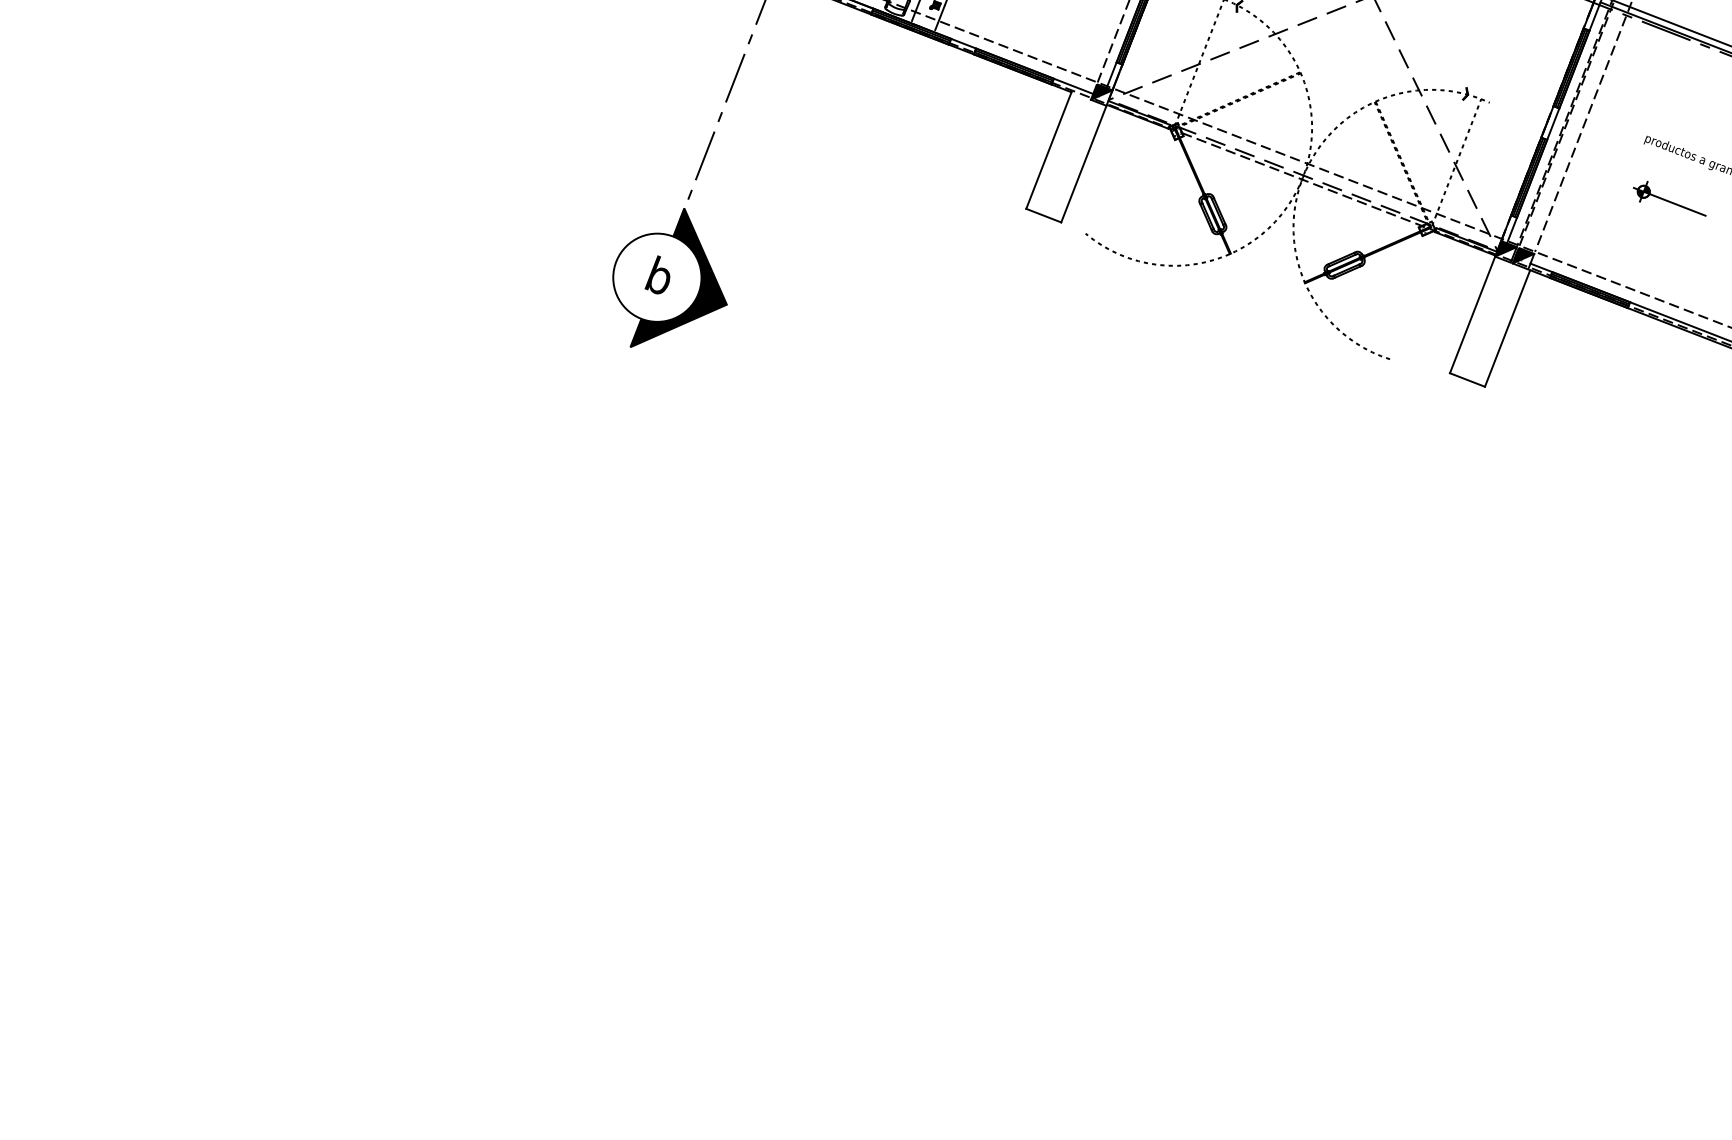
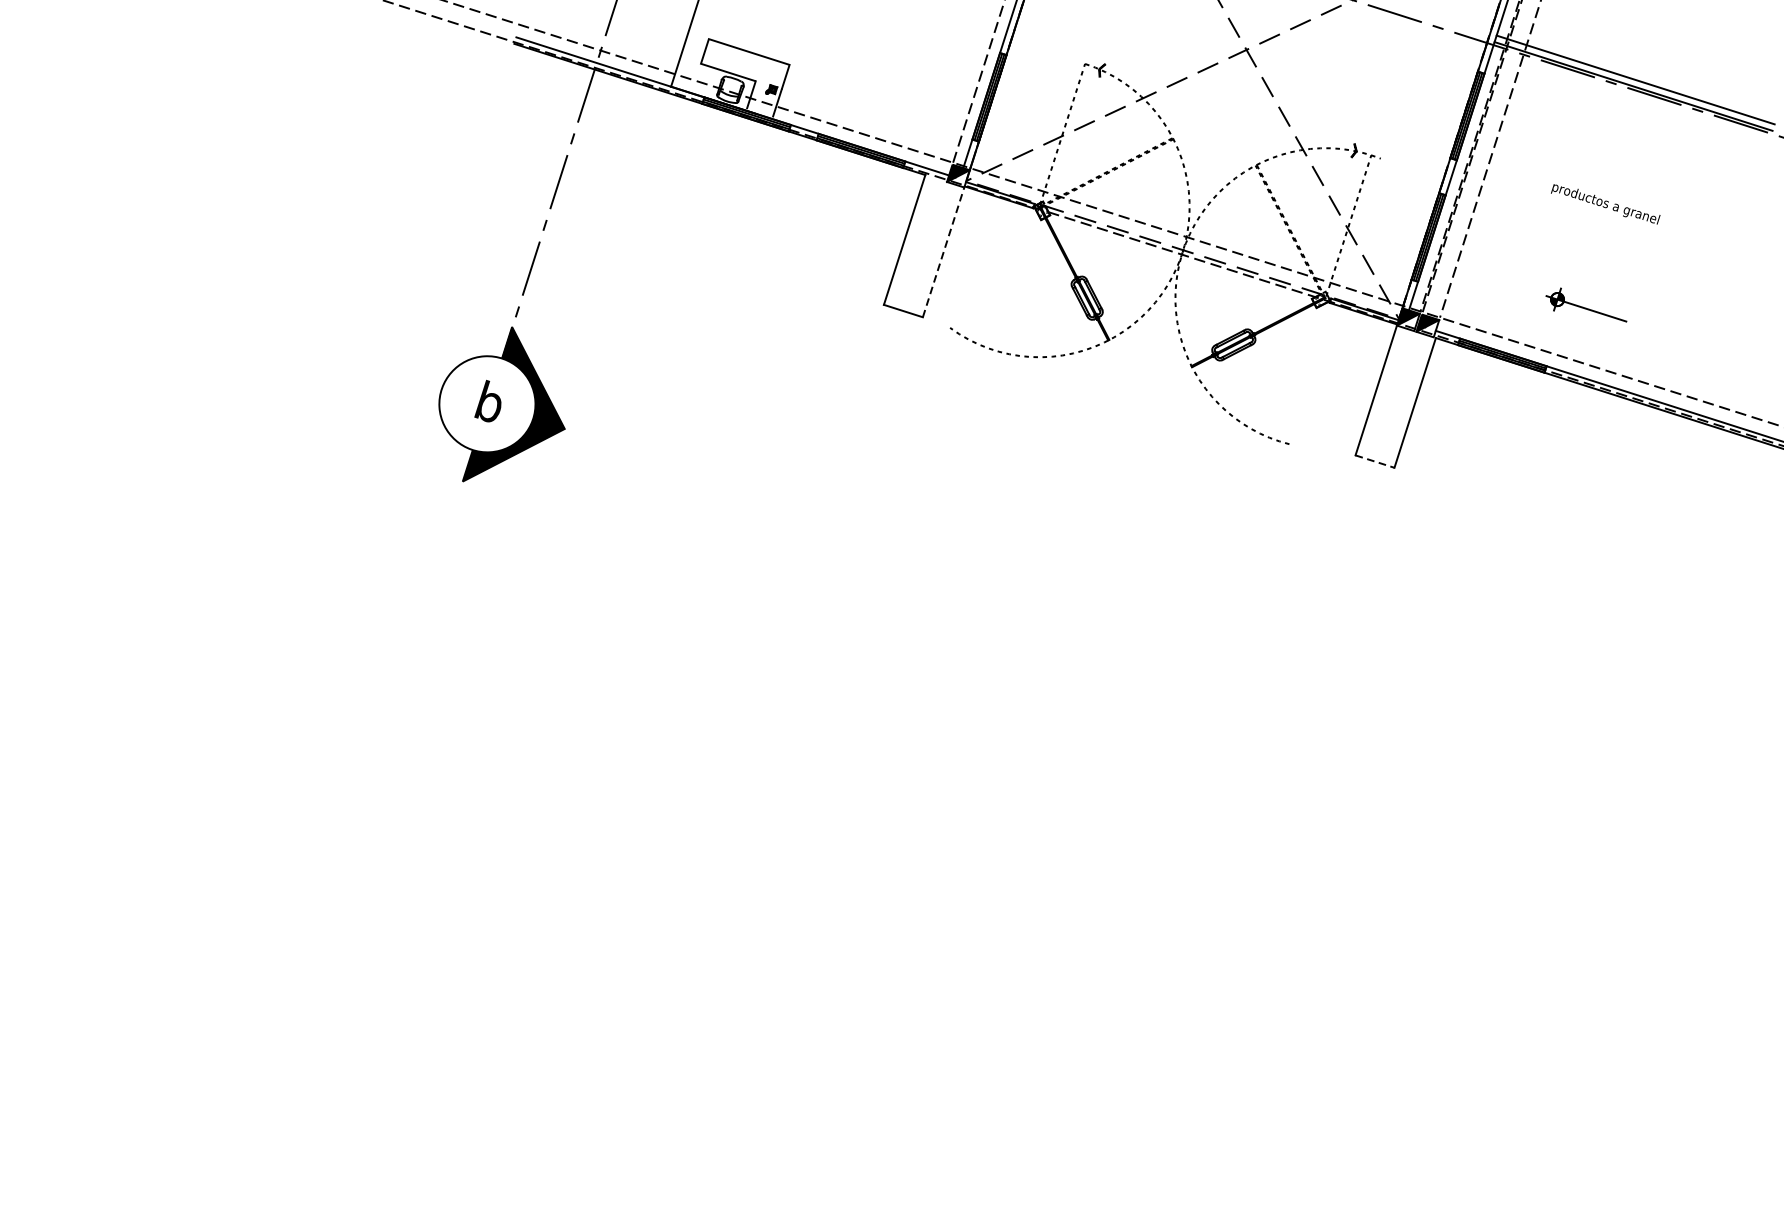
line: (1083, 164) -> (943, 252), solid -> dashed
part: (1669, 198) -> (1585, 305), moved
line: (1467, 380) -> (1375, 462), solid -> dashed

